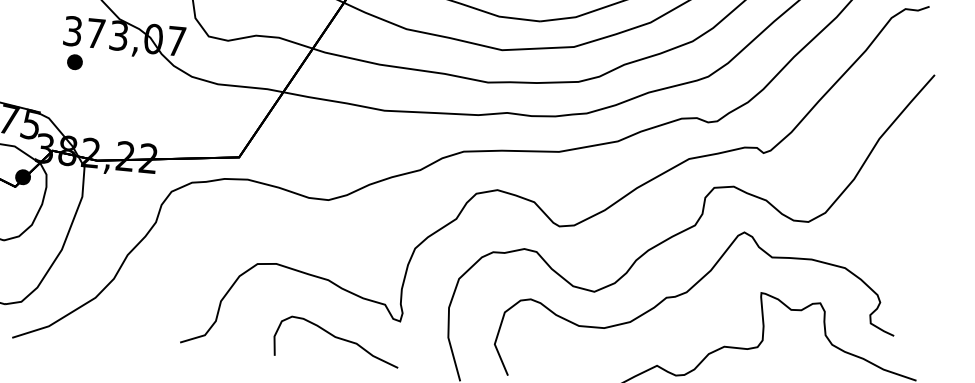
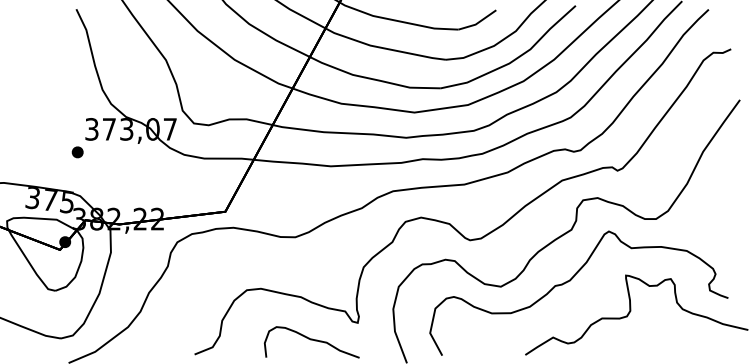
part: (74, 62) -> (77, 152), moved

